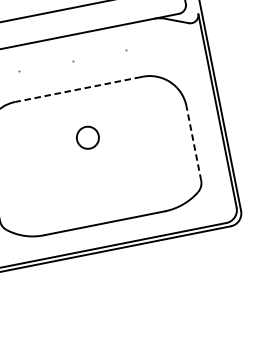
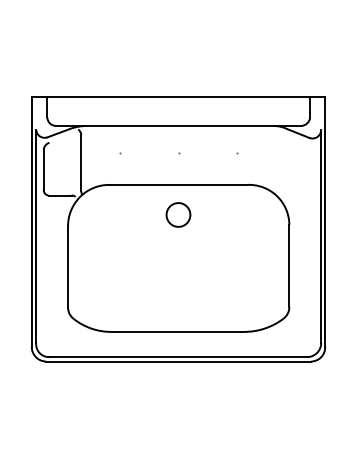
line: (77, 89) -> (177, 184), dashed -> solid
circle: (87, 137) -> (178, 214), moved
line: (193, 142) -> (289, 265), dashed -> solid

